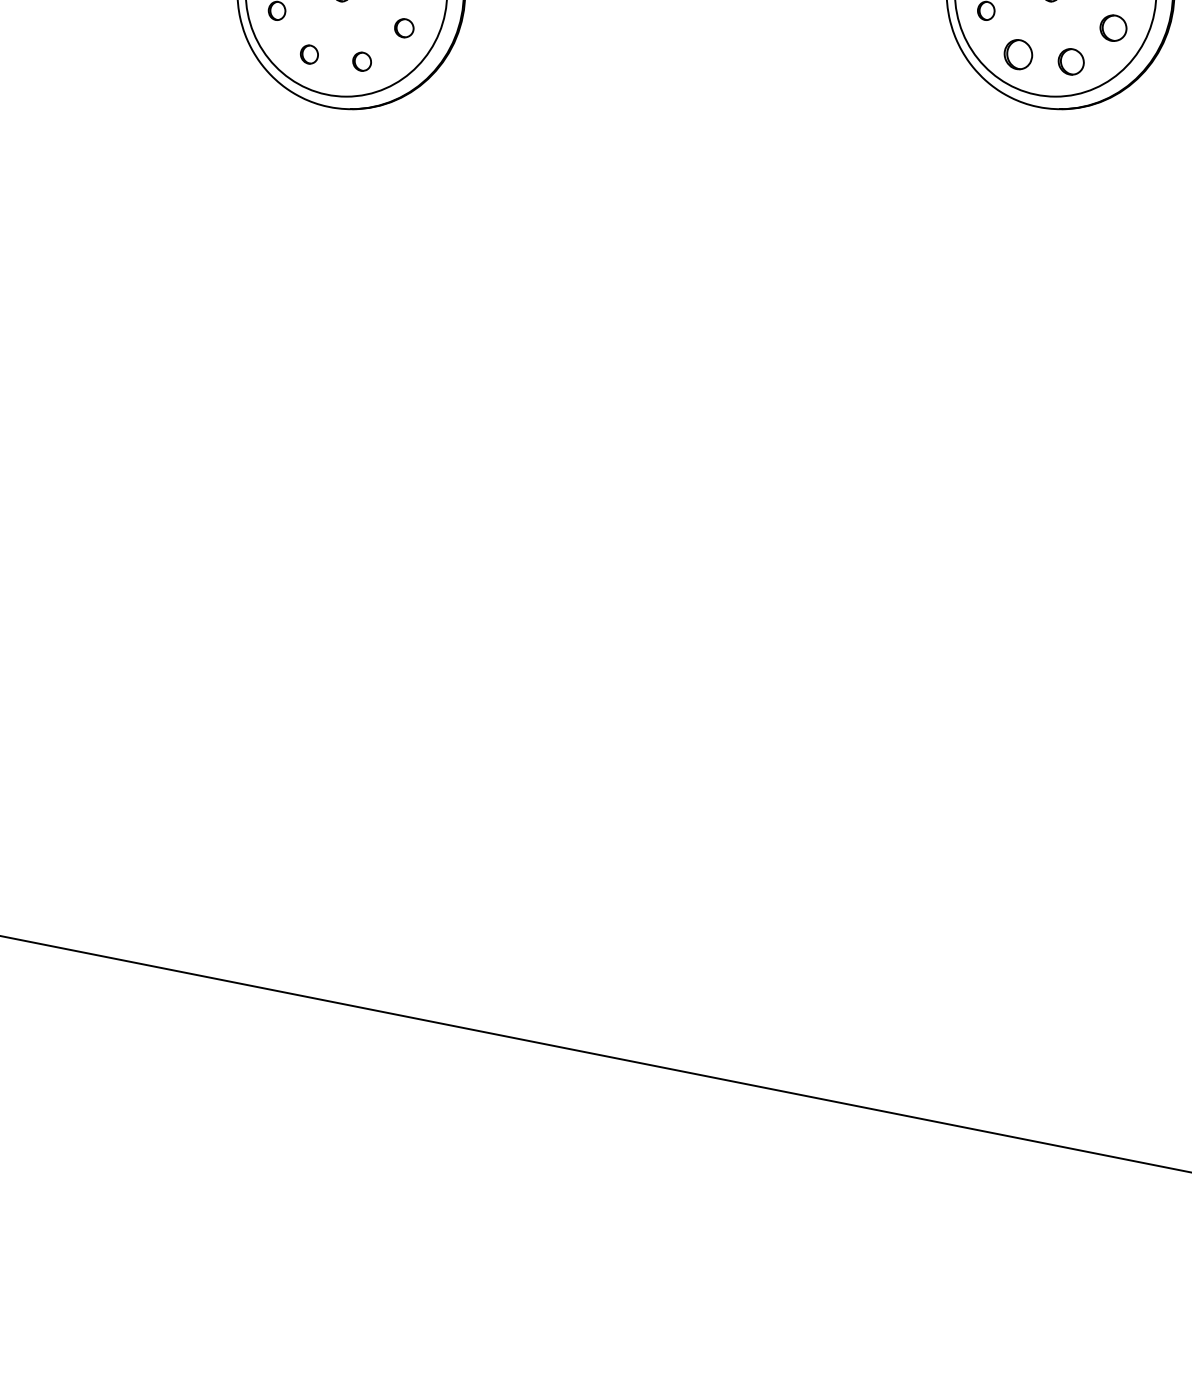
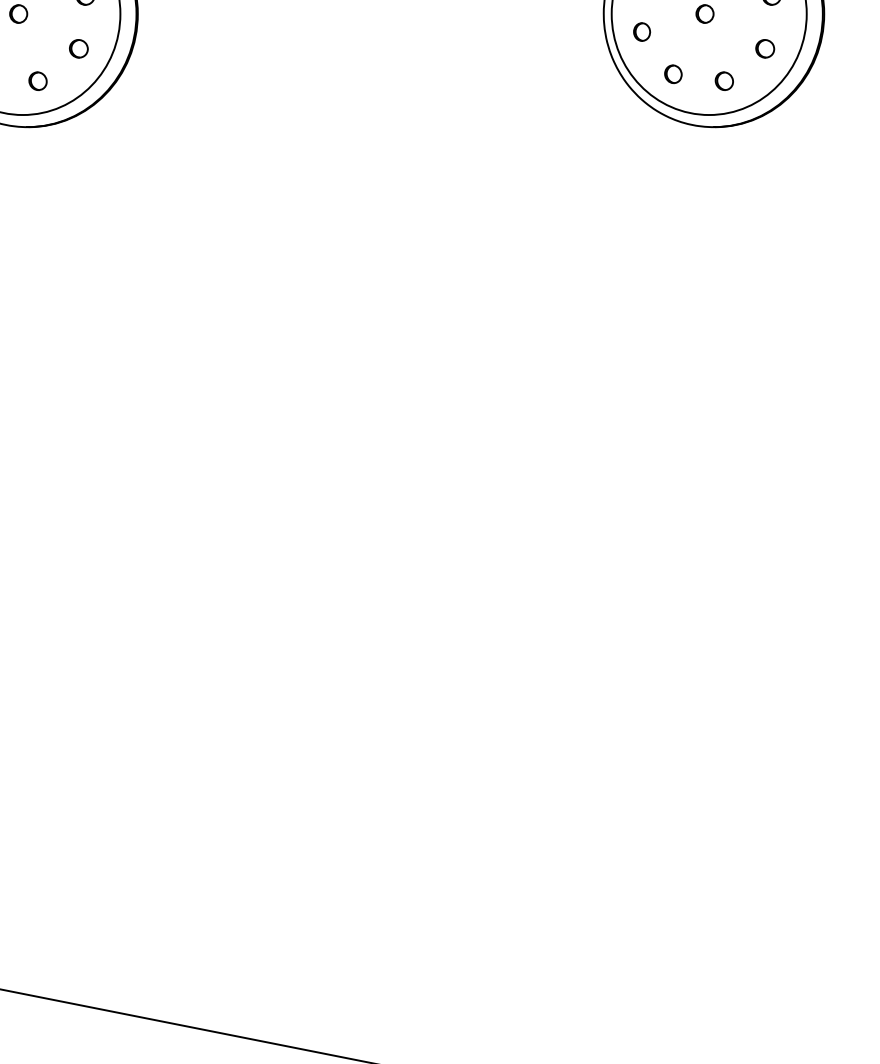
part: (1113, 28) -> (765, 49), size x0.71
part: (1018, 54) -> (673, 74), size x0.62
part: (1071, 61) -> (724, 80), size x0.71

